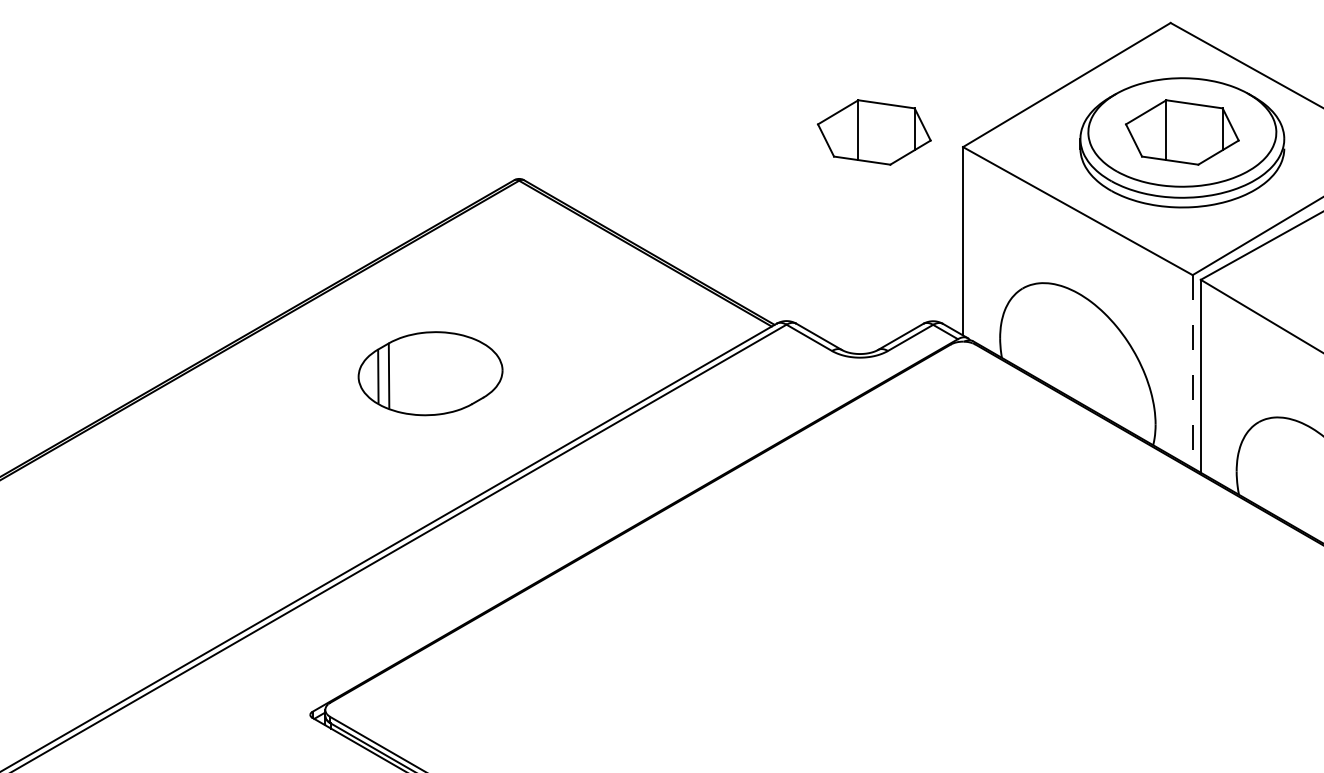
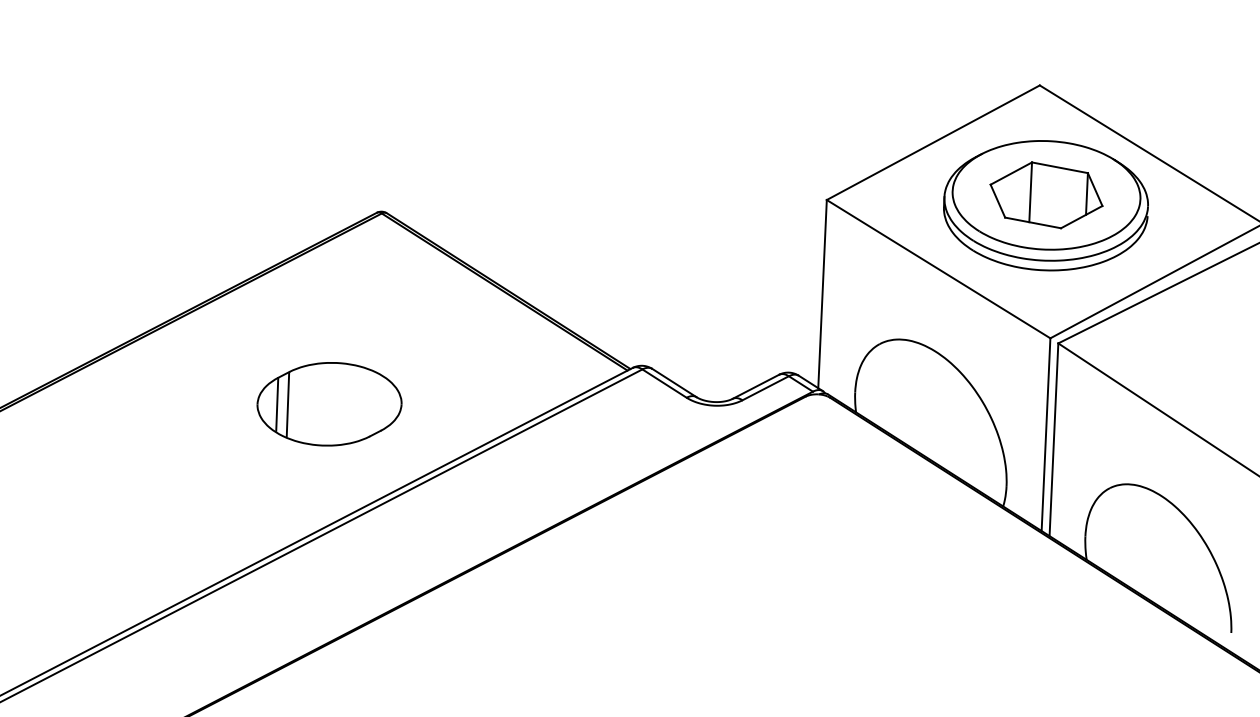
part: (874, 132) -> (738, 181), removed
line: (1192, 372) -> (1045, 435), dashed -> solid
part: (430, 373) -> (329, 404), moved

